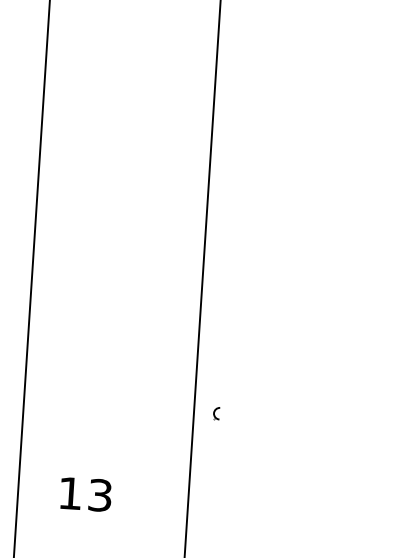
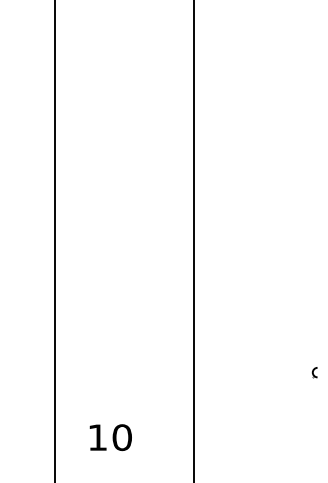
part: (216, 413) -> (314, 372), moved
text: (99, 495) -> (121, 437), 13 -> 10

